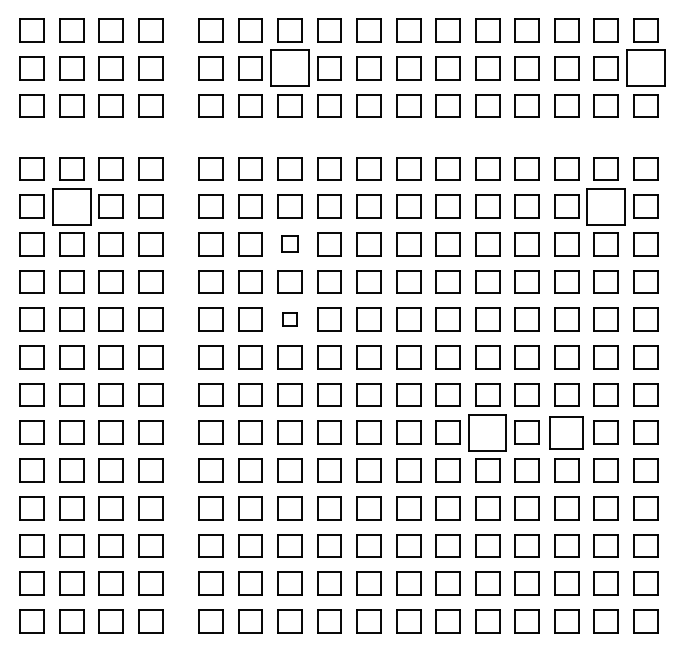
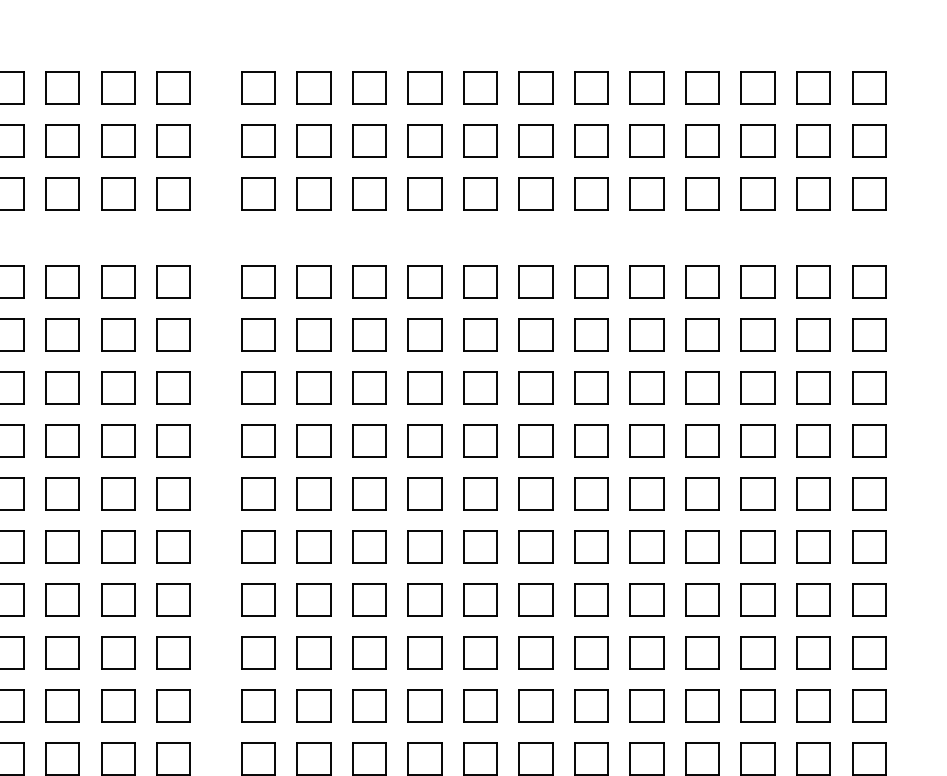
part: (289, 68) -> (368, 141), size x0.62
part: (645, 68) -> (868, 141), size x0.62
part: (71, 206) -> (62, 335), size x0.62
part: (605, 206) -> (812, 335), size x0.62
part: (289, 244) -> (368, 388), size x1.43
part: (289, 319) -> (368, 493), size x1.67
part: (487, 432) -> (646, 652), size x0.62
part: (566, 432) -> (757, 652), size x0.71

